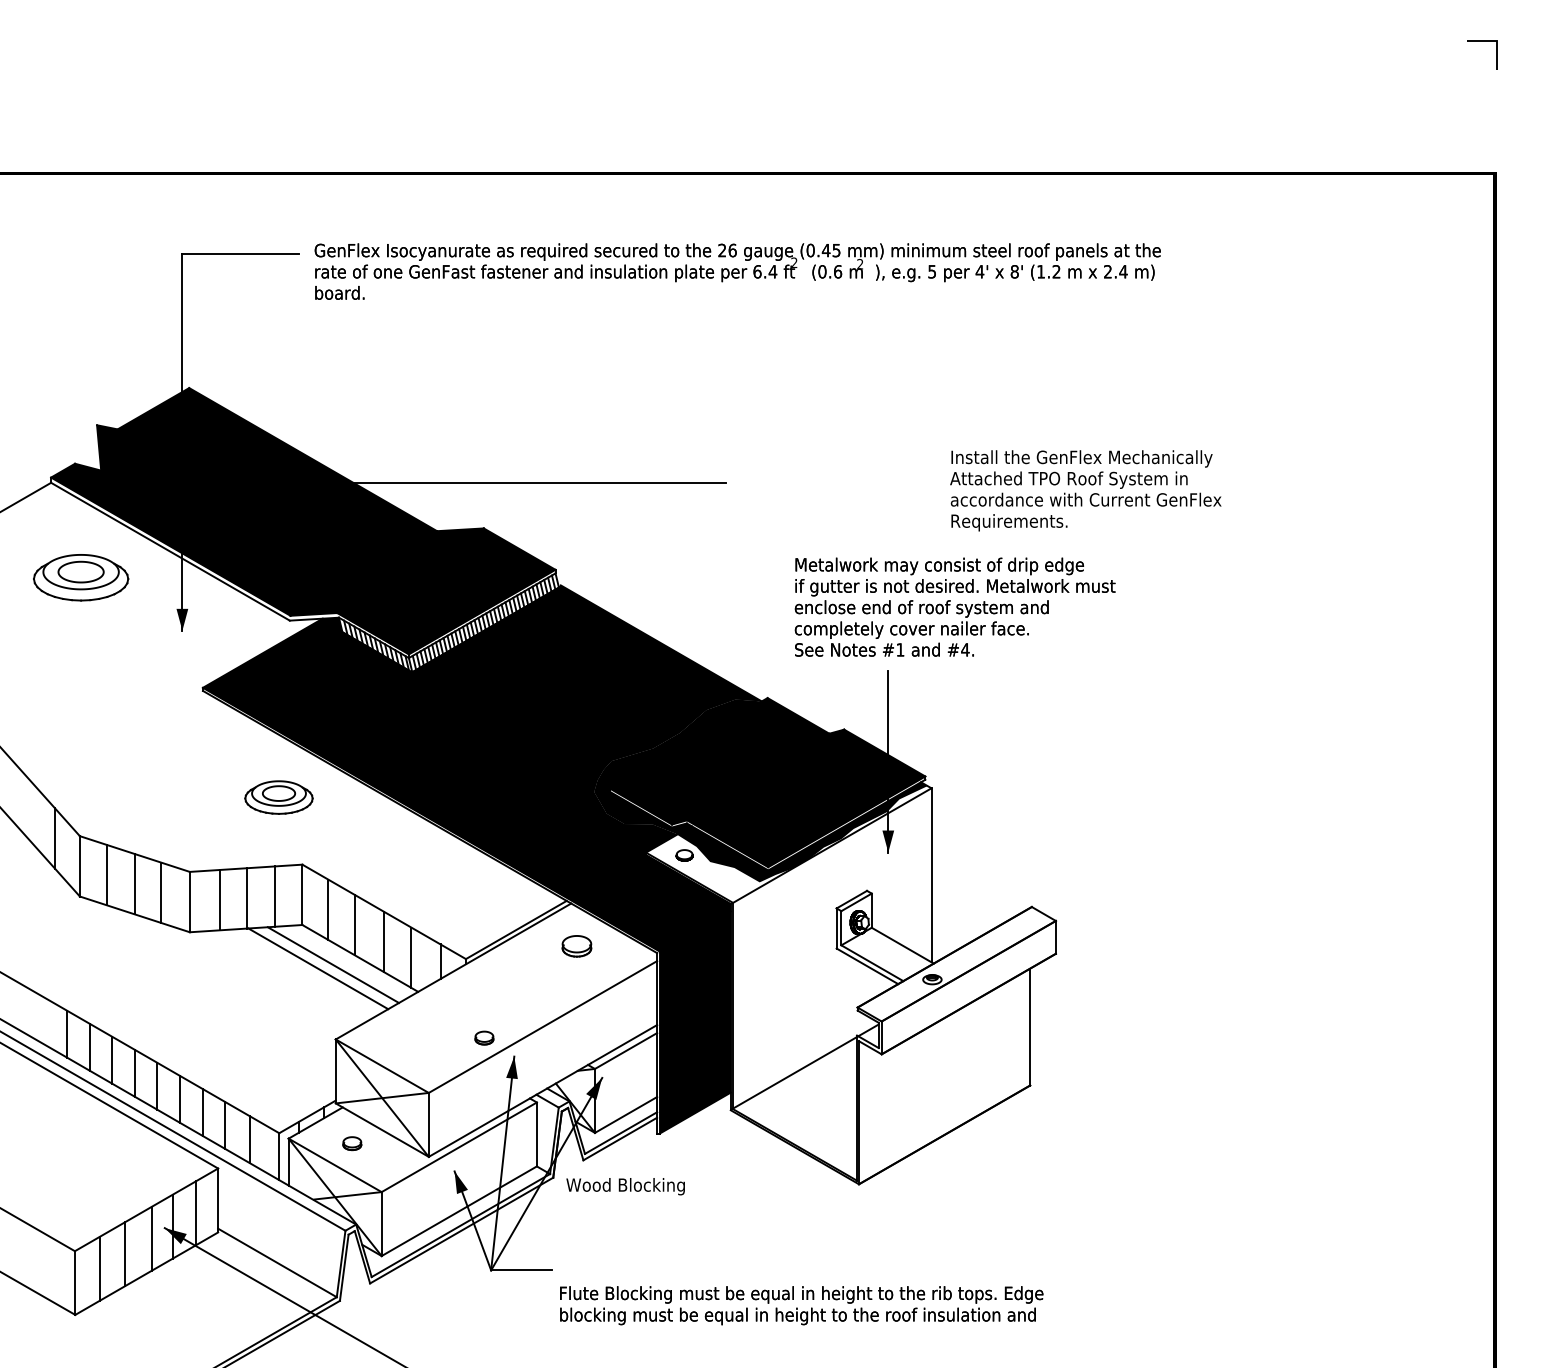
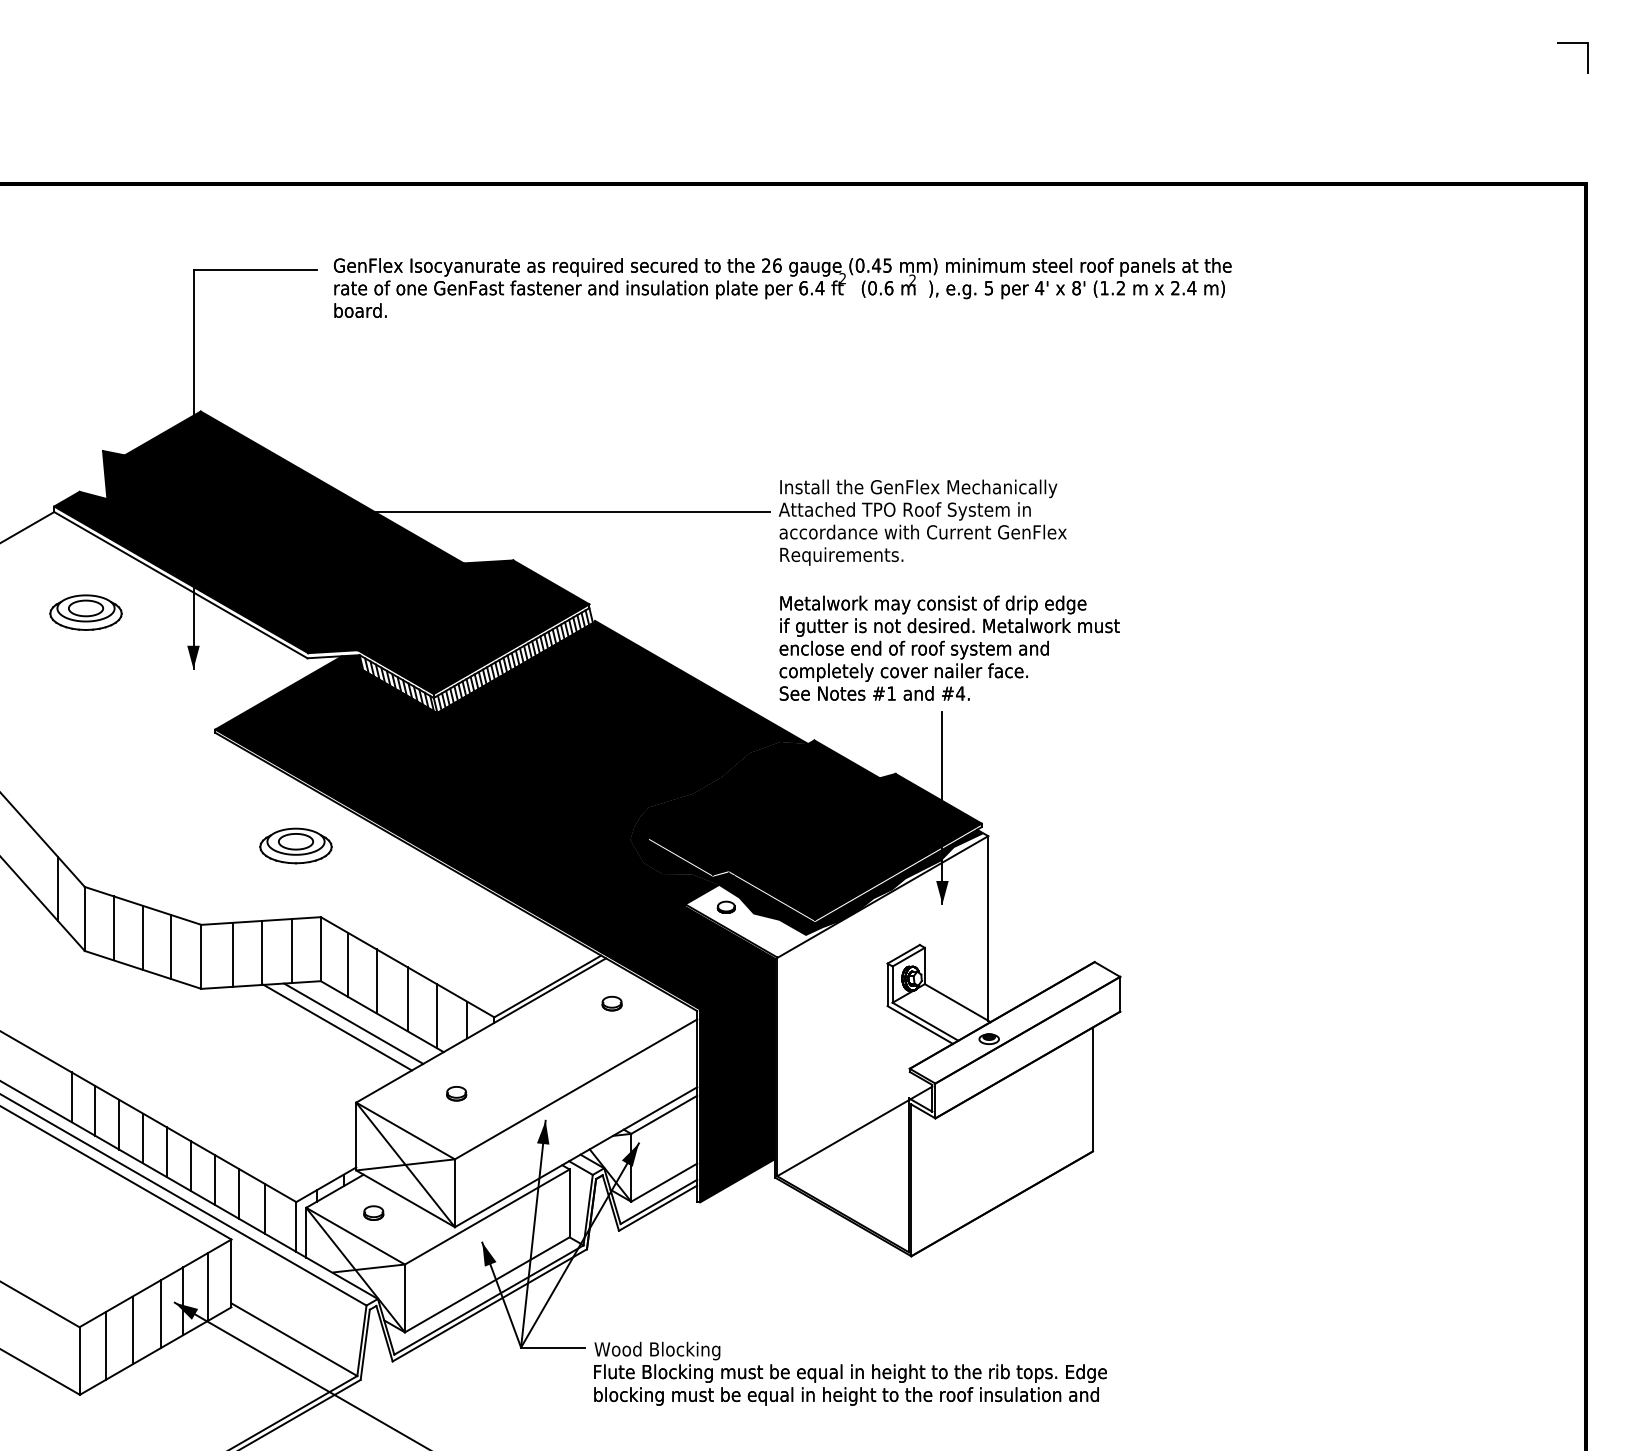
text: (1085, 490) -> (922, 522), moved
part: (80, 577) -> (85, 612), size x0.71
text: (954, 606) -> (948, 647), moved
part: (576, 945) -> (611, 1002), size x0.62
part: (484, 1037) -> (456, 1093), moved
text: (625, 1186) -> (657, 1350), moved

